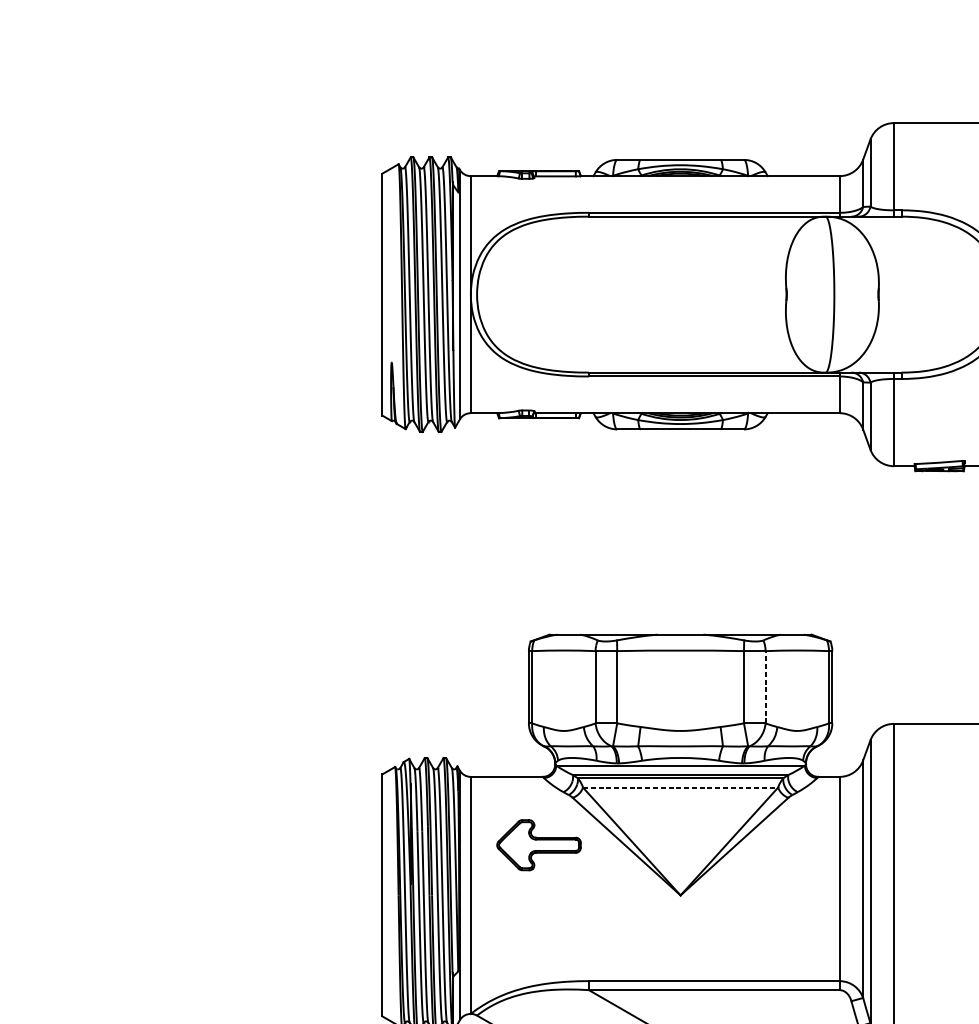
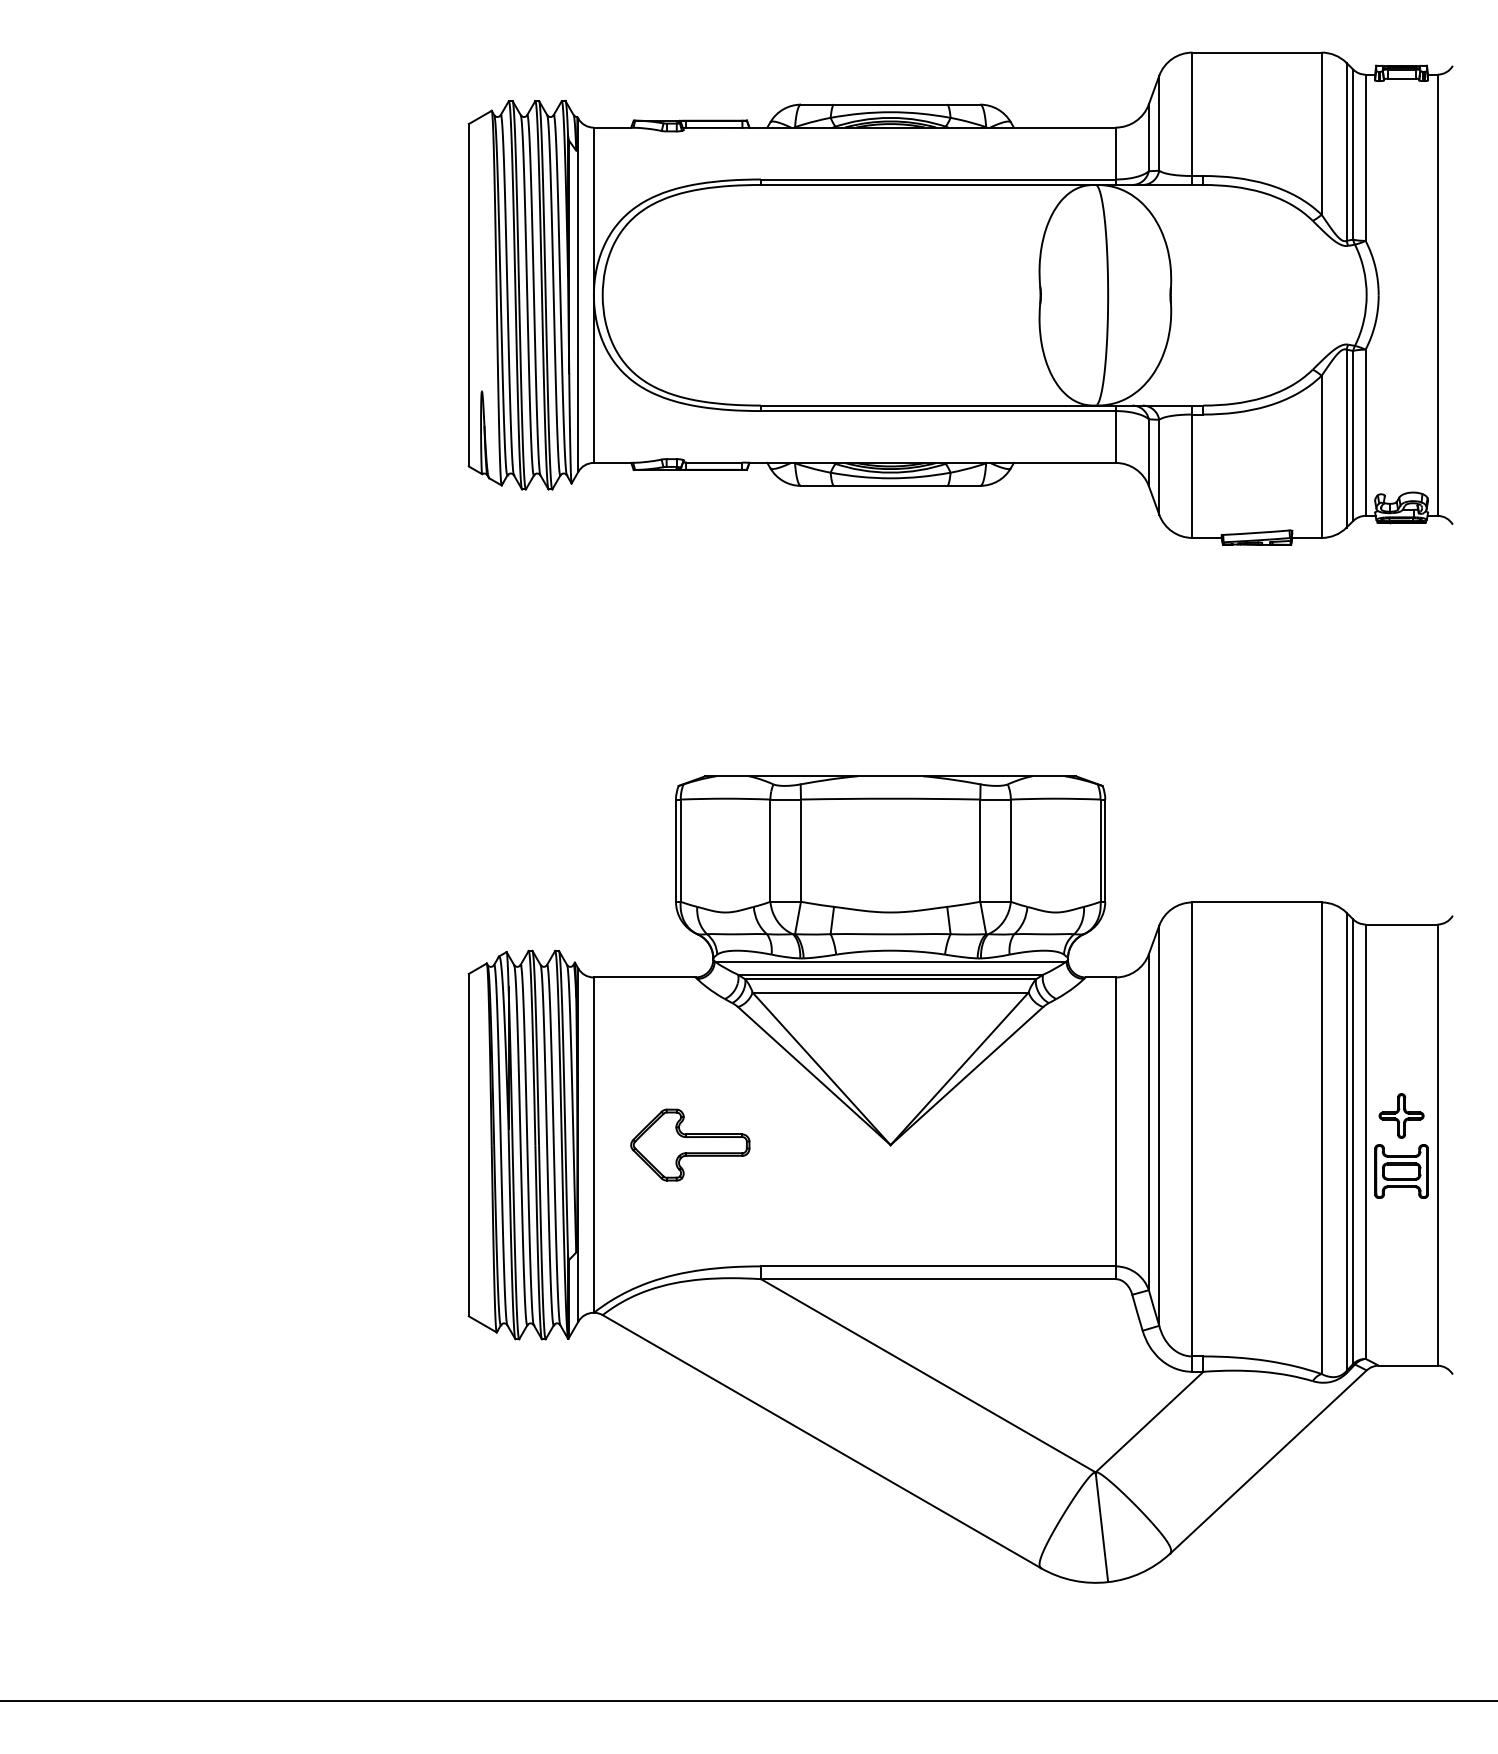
line: (765, 687) -> (1010, 850), dashed -> solid
line: (681, 787) -> (891, 992), dashed -> solid
part: (539, 844) -> (690, 1144), moved

